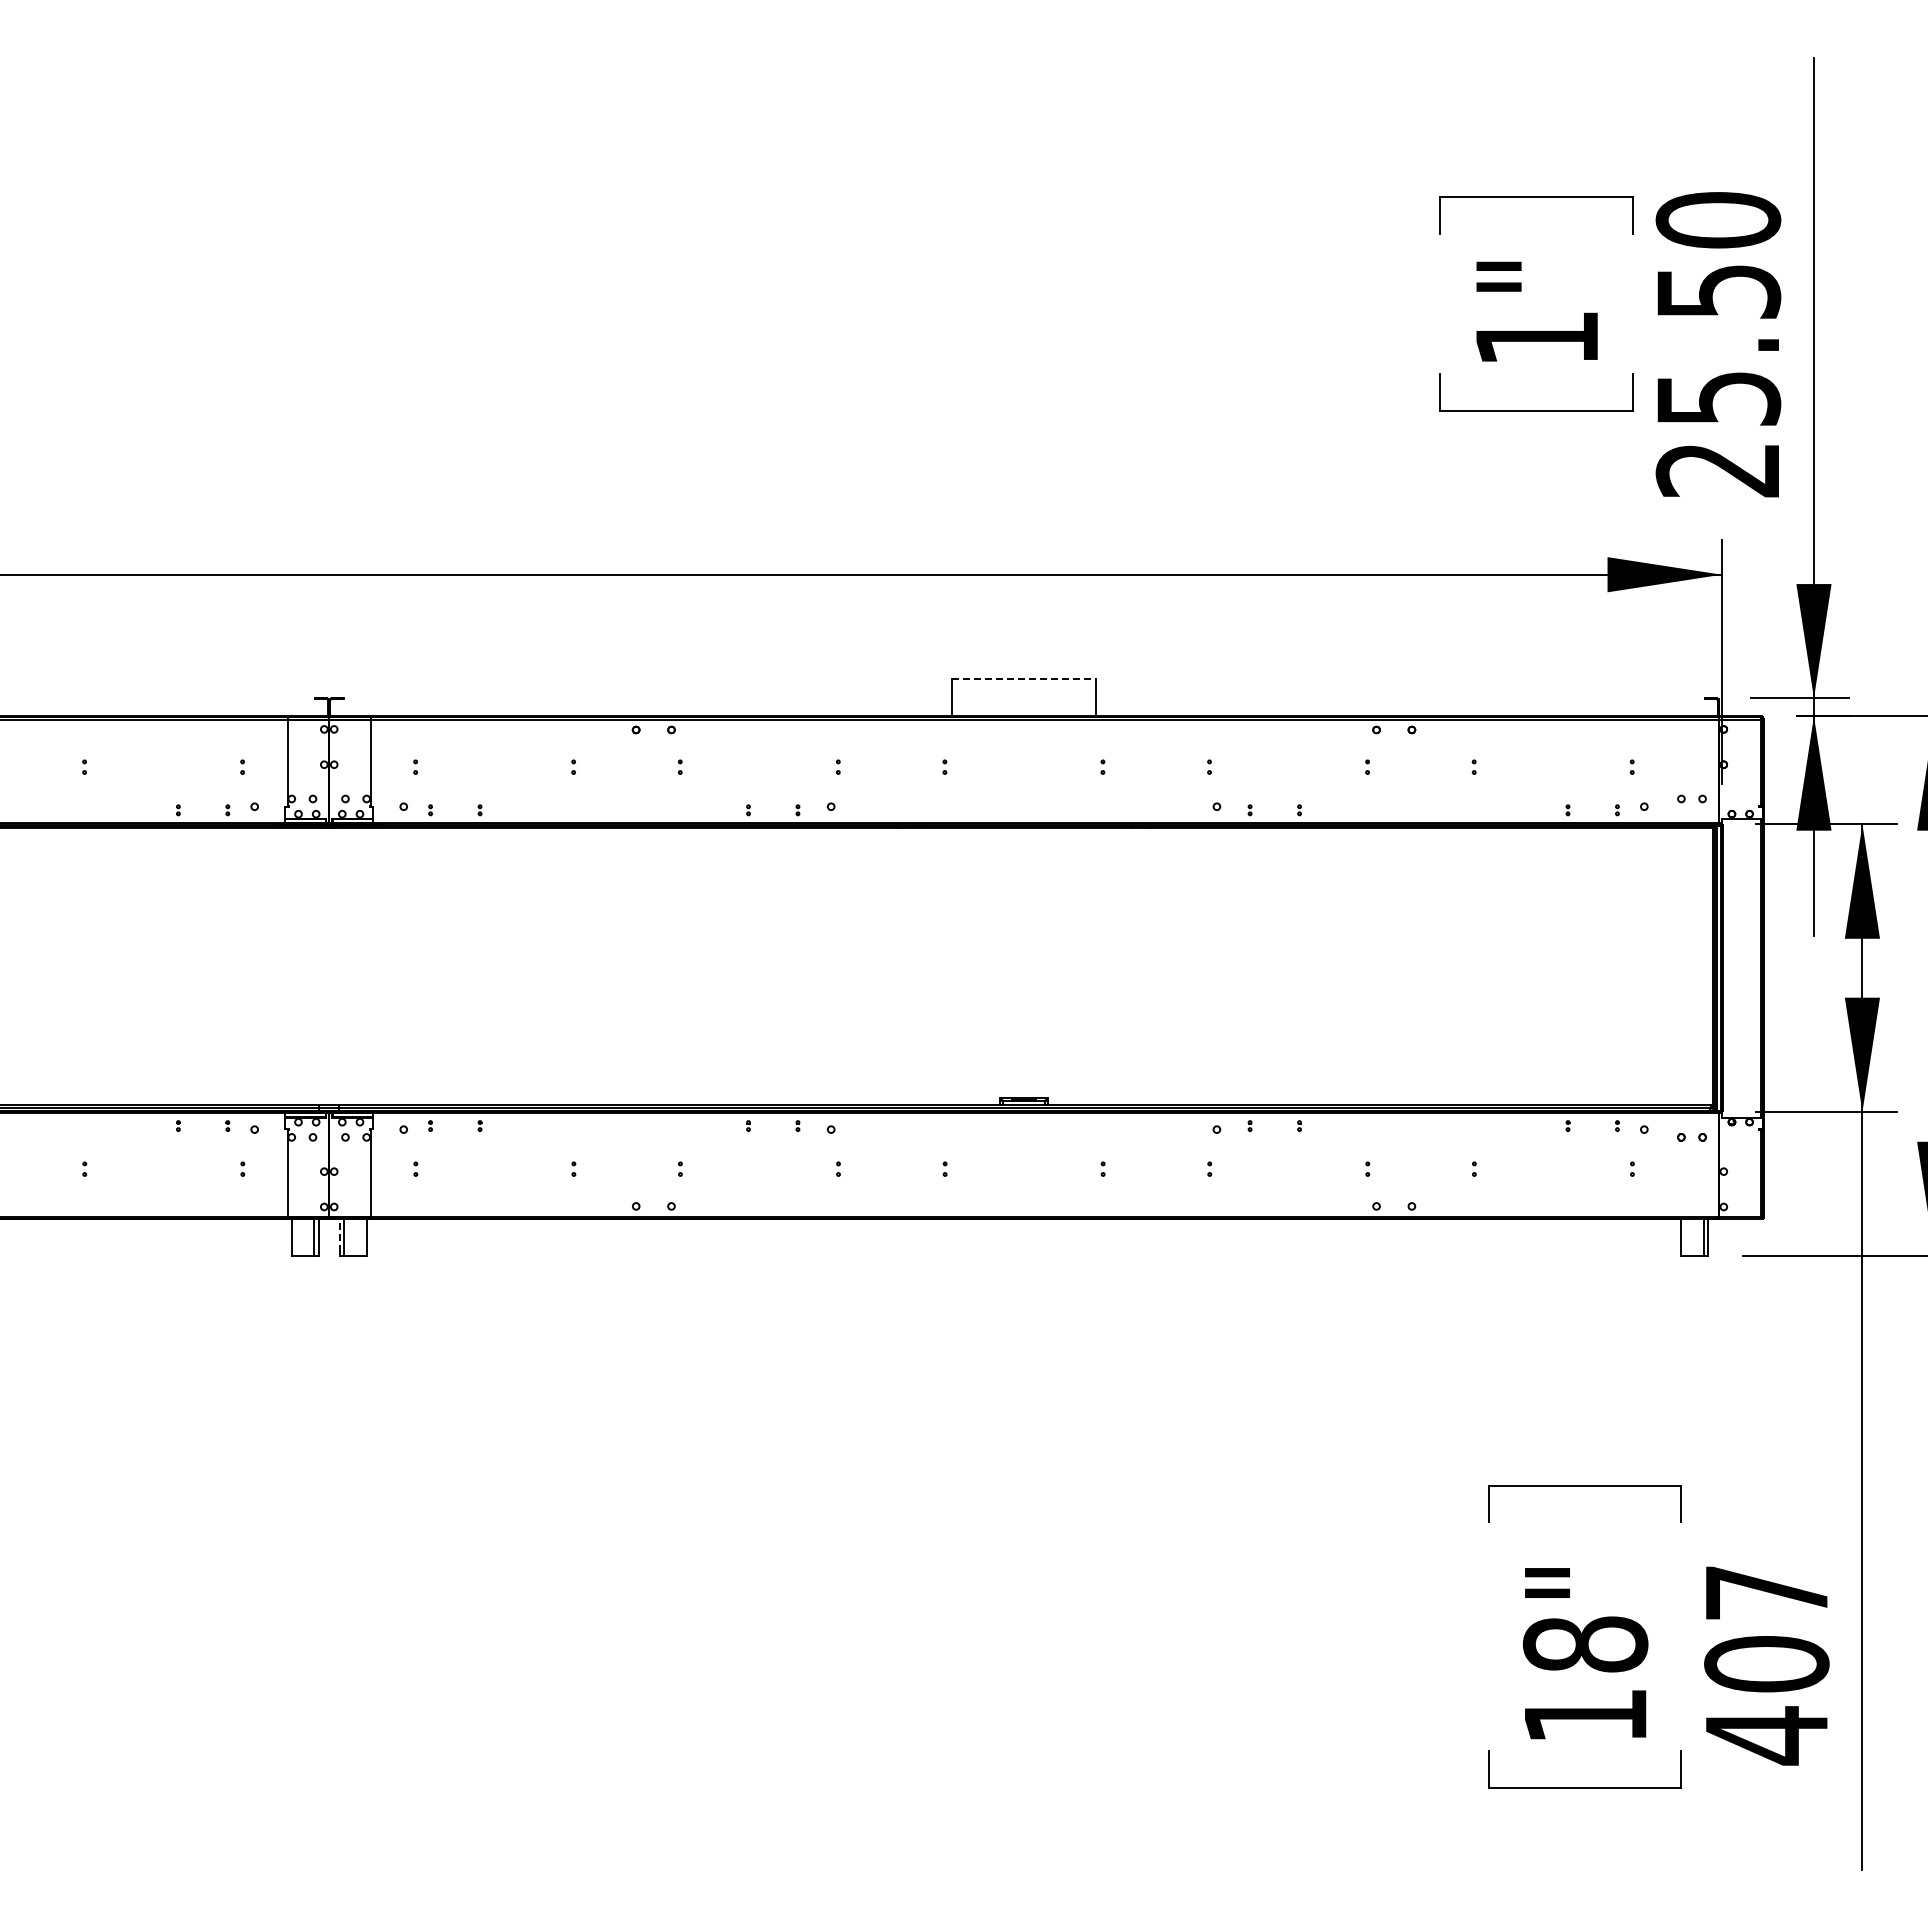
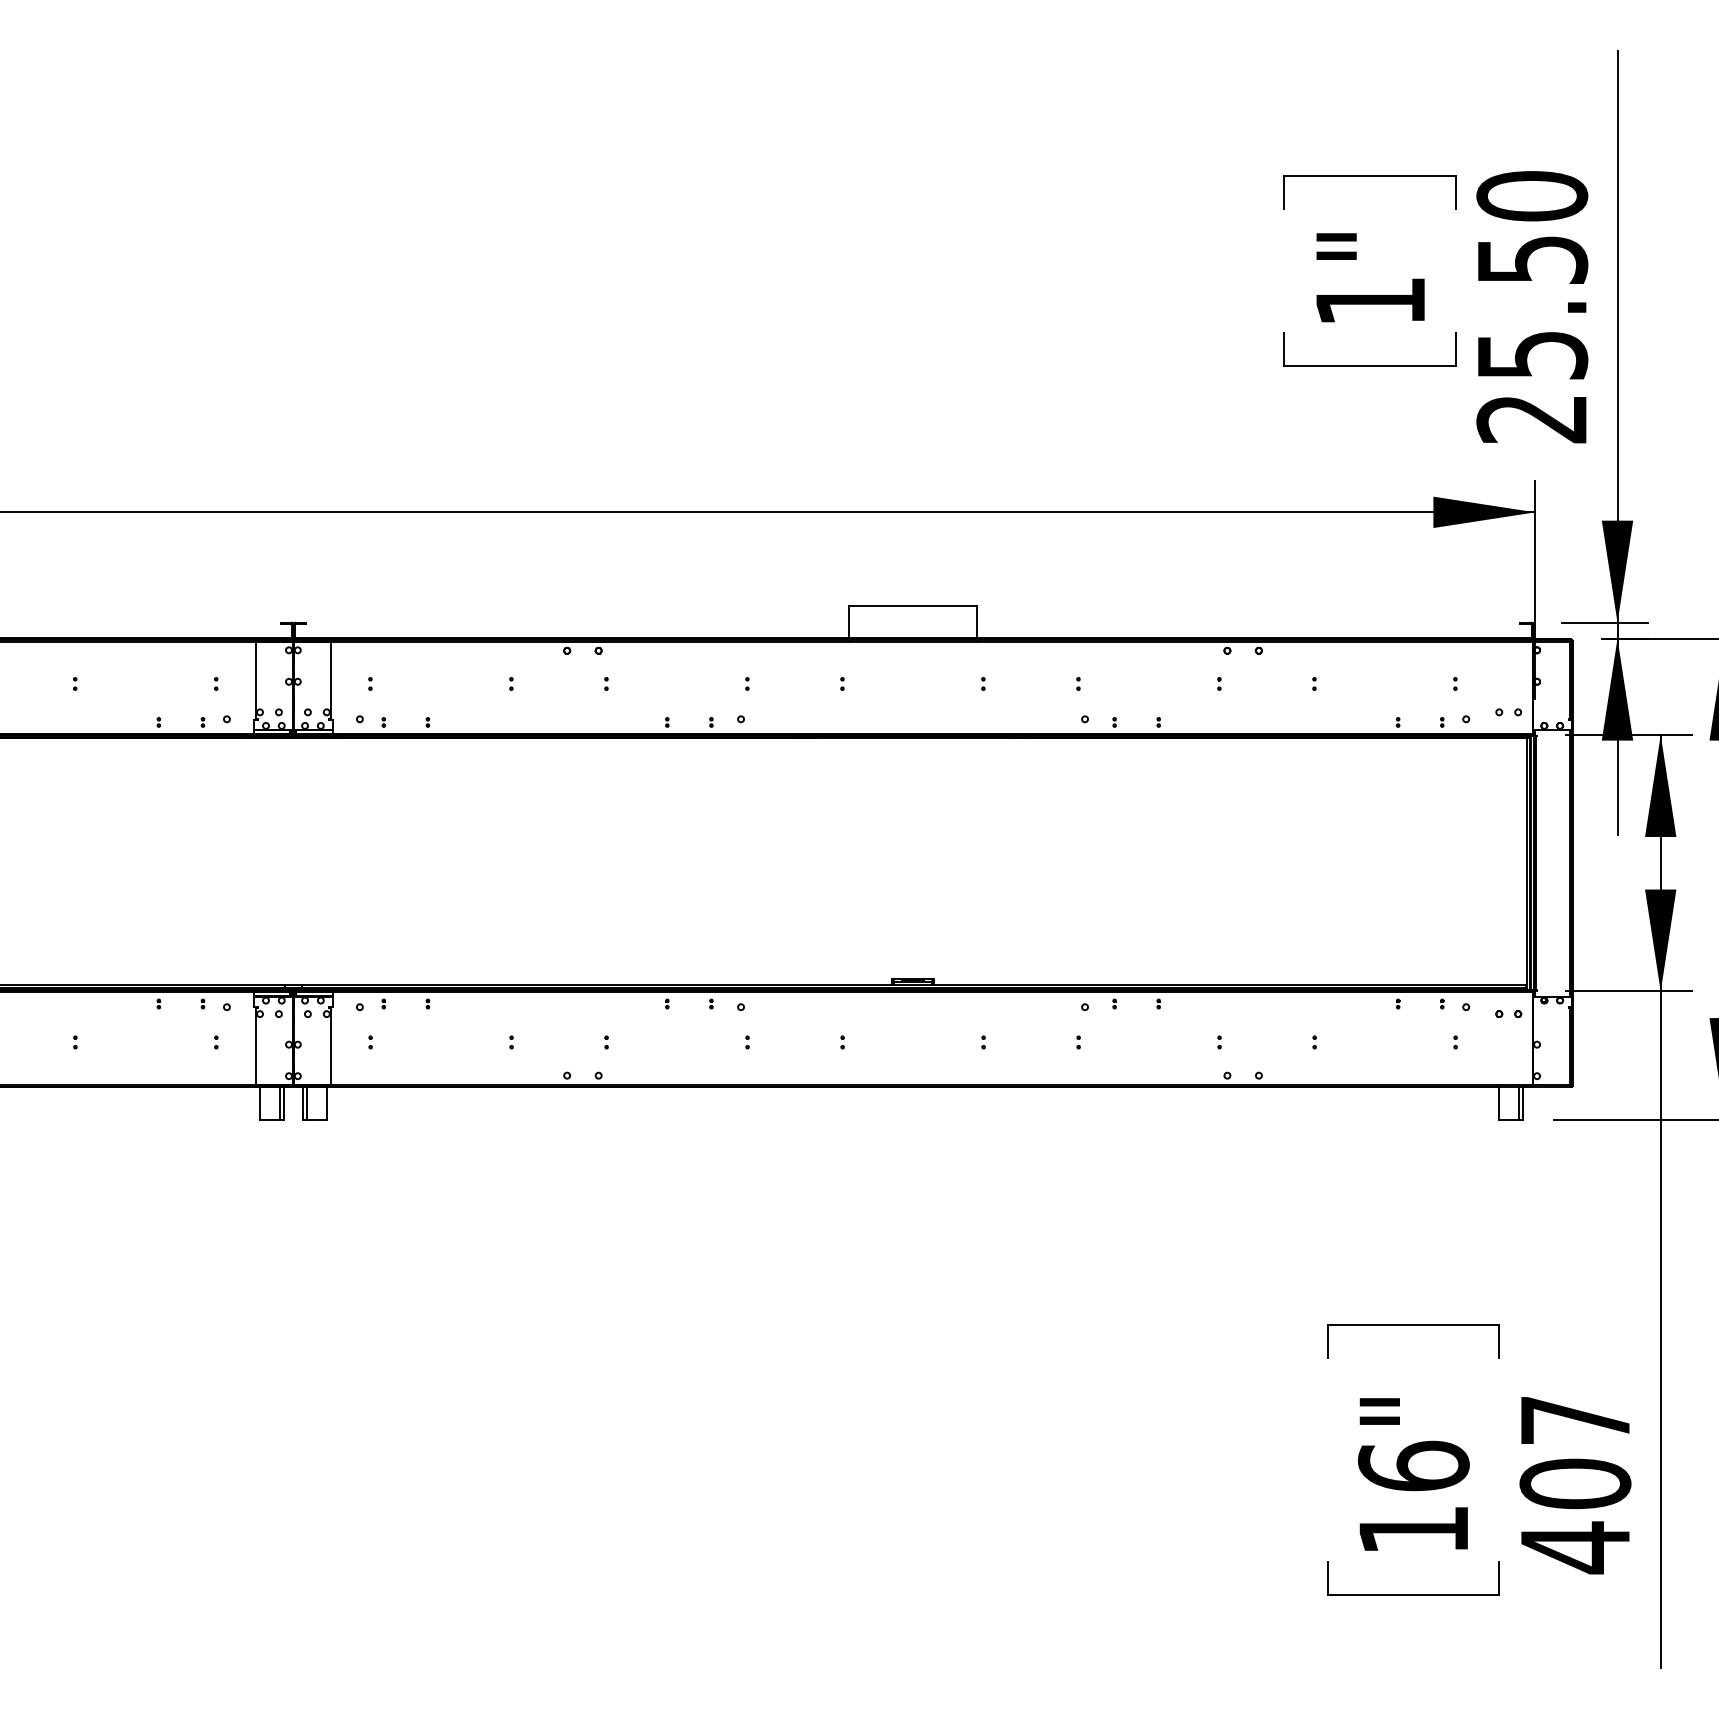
line: (1024, 679) -> (913, 605), dashed -> solid
line: (339, 1234) -> (302, 1100), dashed -> solid
text: (1585, 1643) -> (1413, 1465), 18" -> 16"

